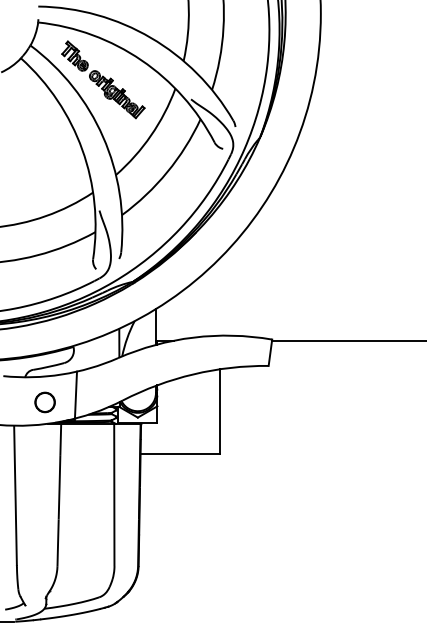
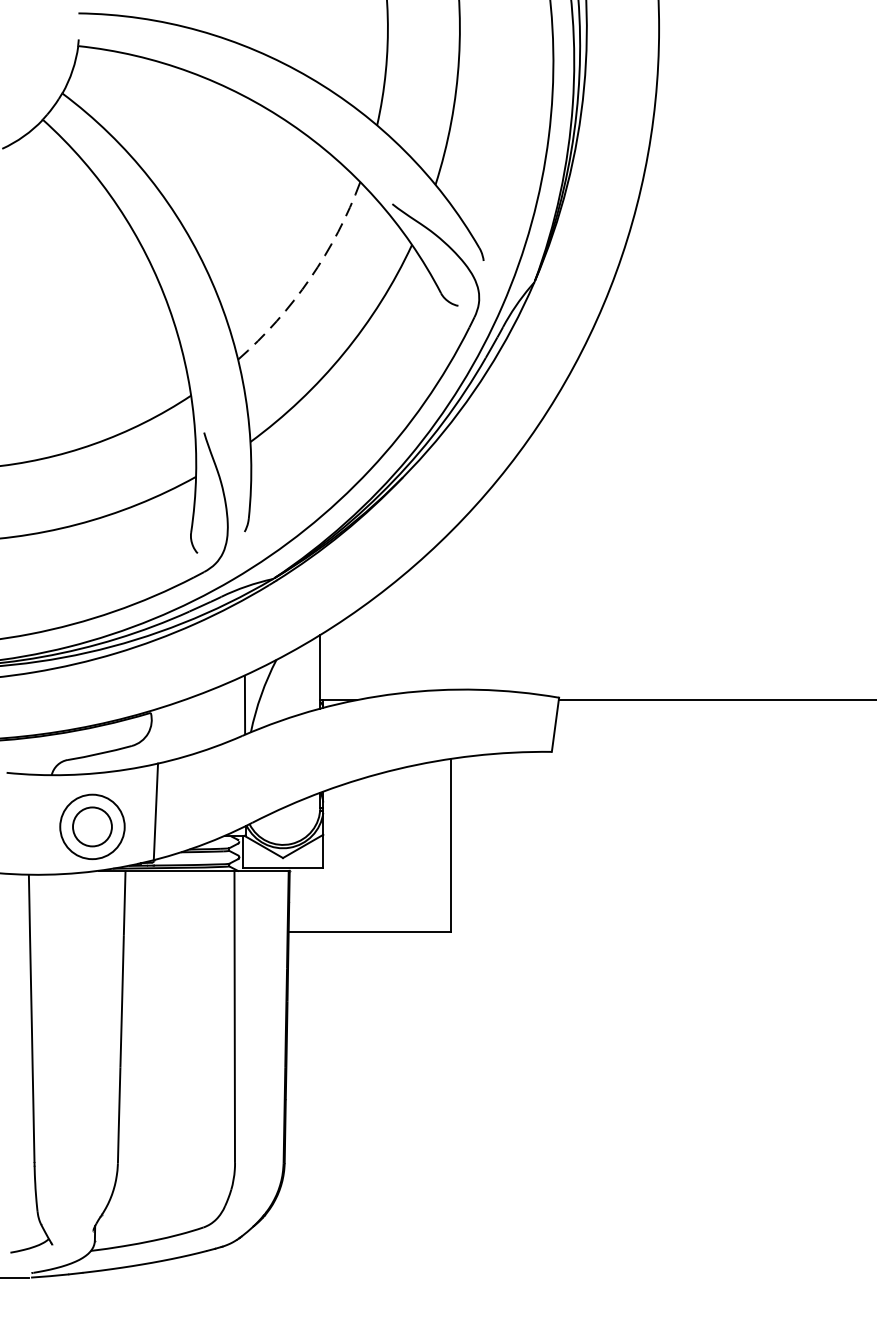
part: (103, 79) -> (212, 163), removed
arc: (151, 135) -> (311, 278), solid -> dashed
circle: (44, 402) -> (91, 827), size x1.6

